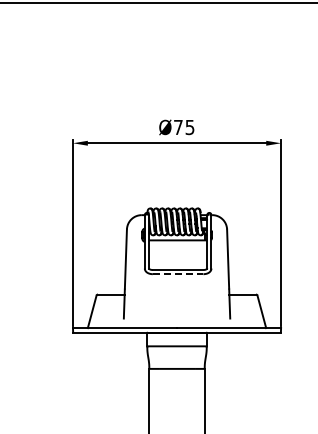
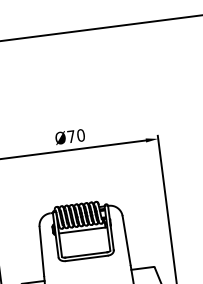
text: (189, 127) -> (80, 135), Ø75 -> Ø70
line: (178, 274) -> (87, 258), dashed -> solid

